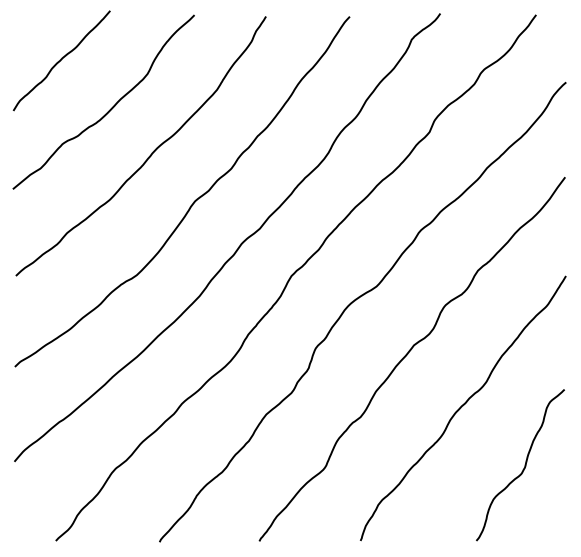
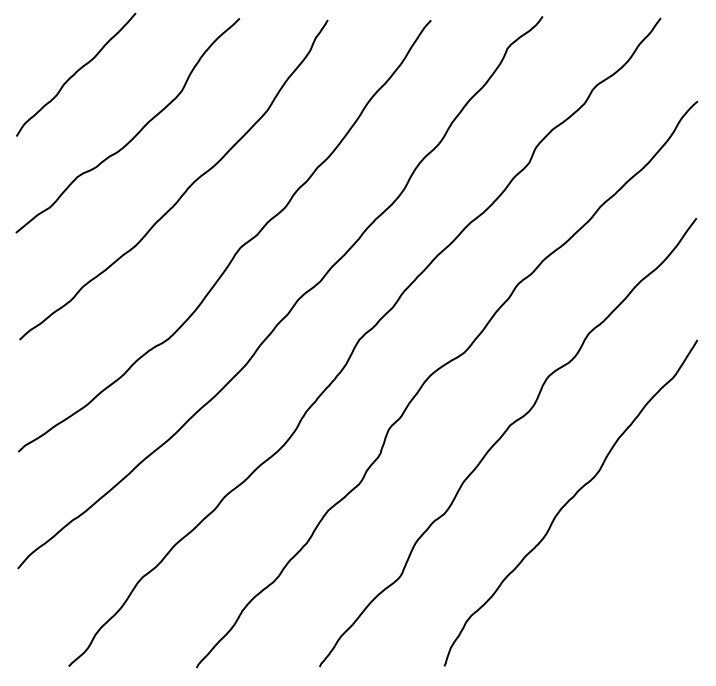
curve: (524, 465) -> (646, 573), removed

